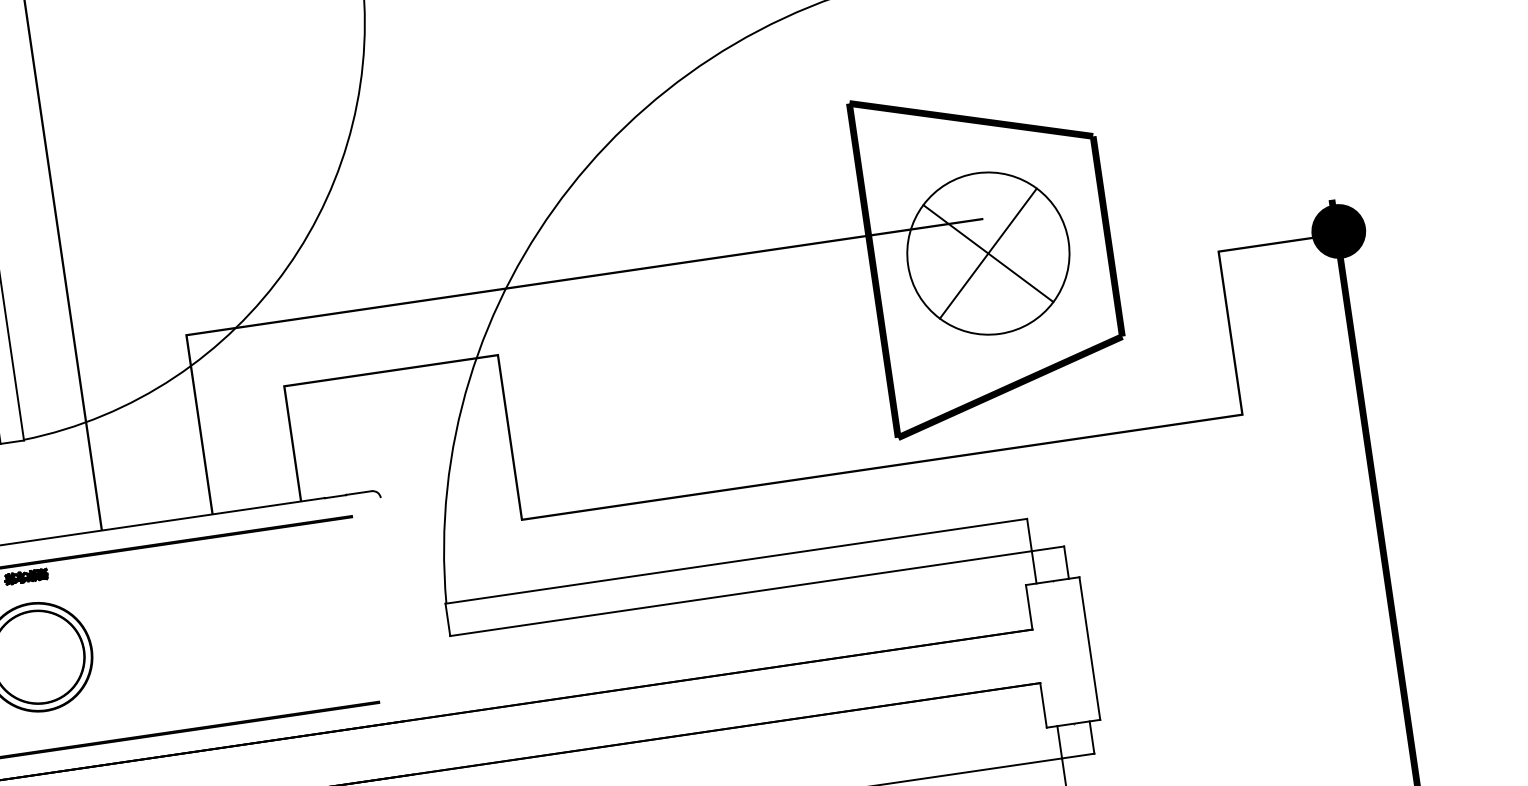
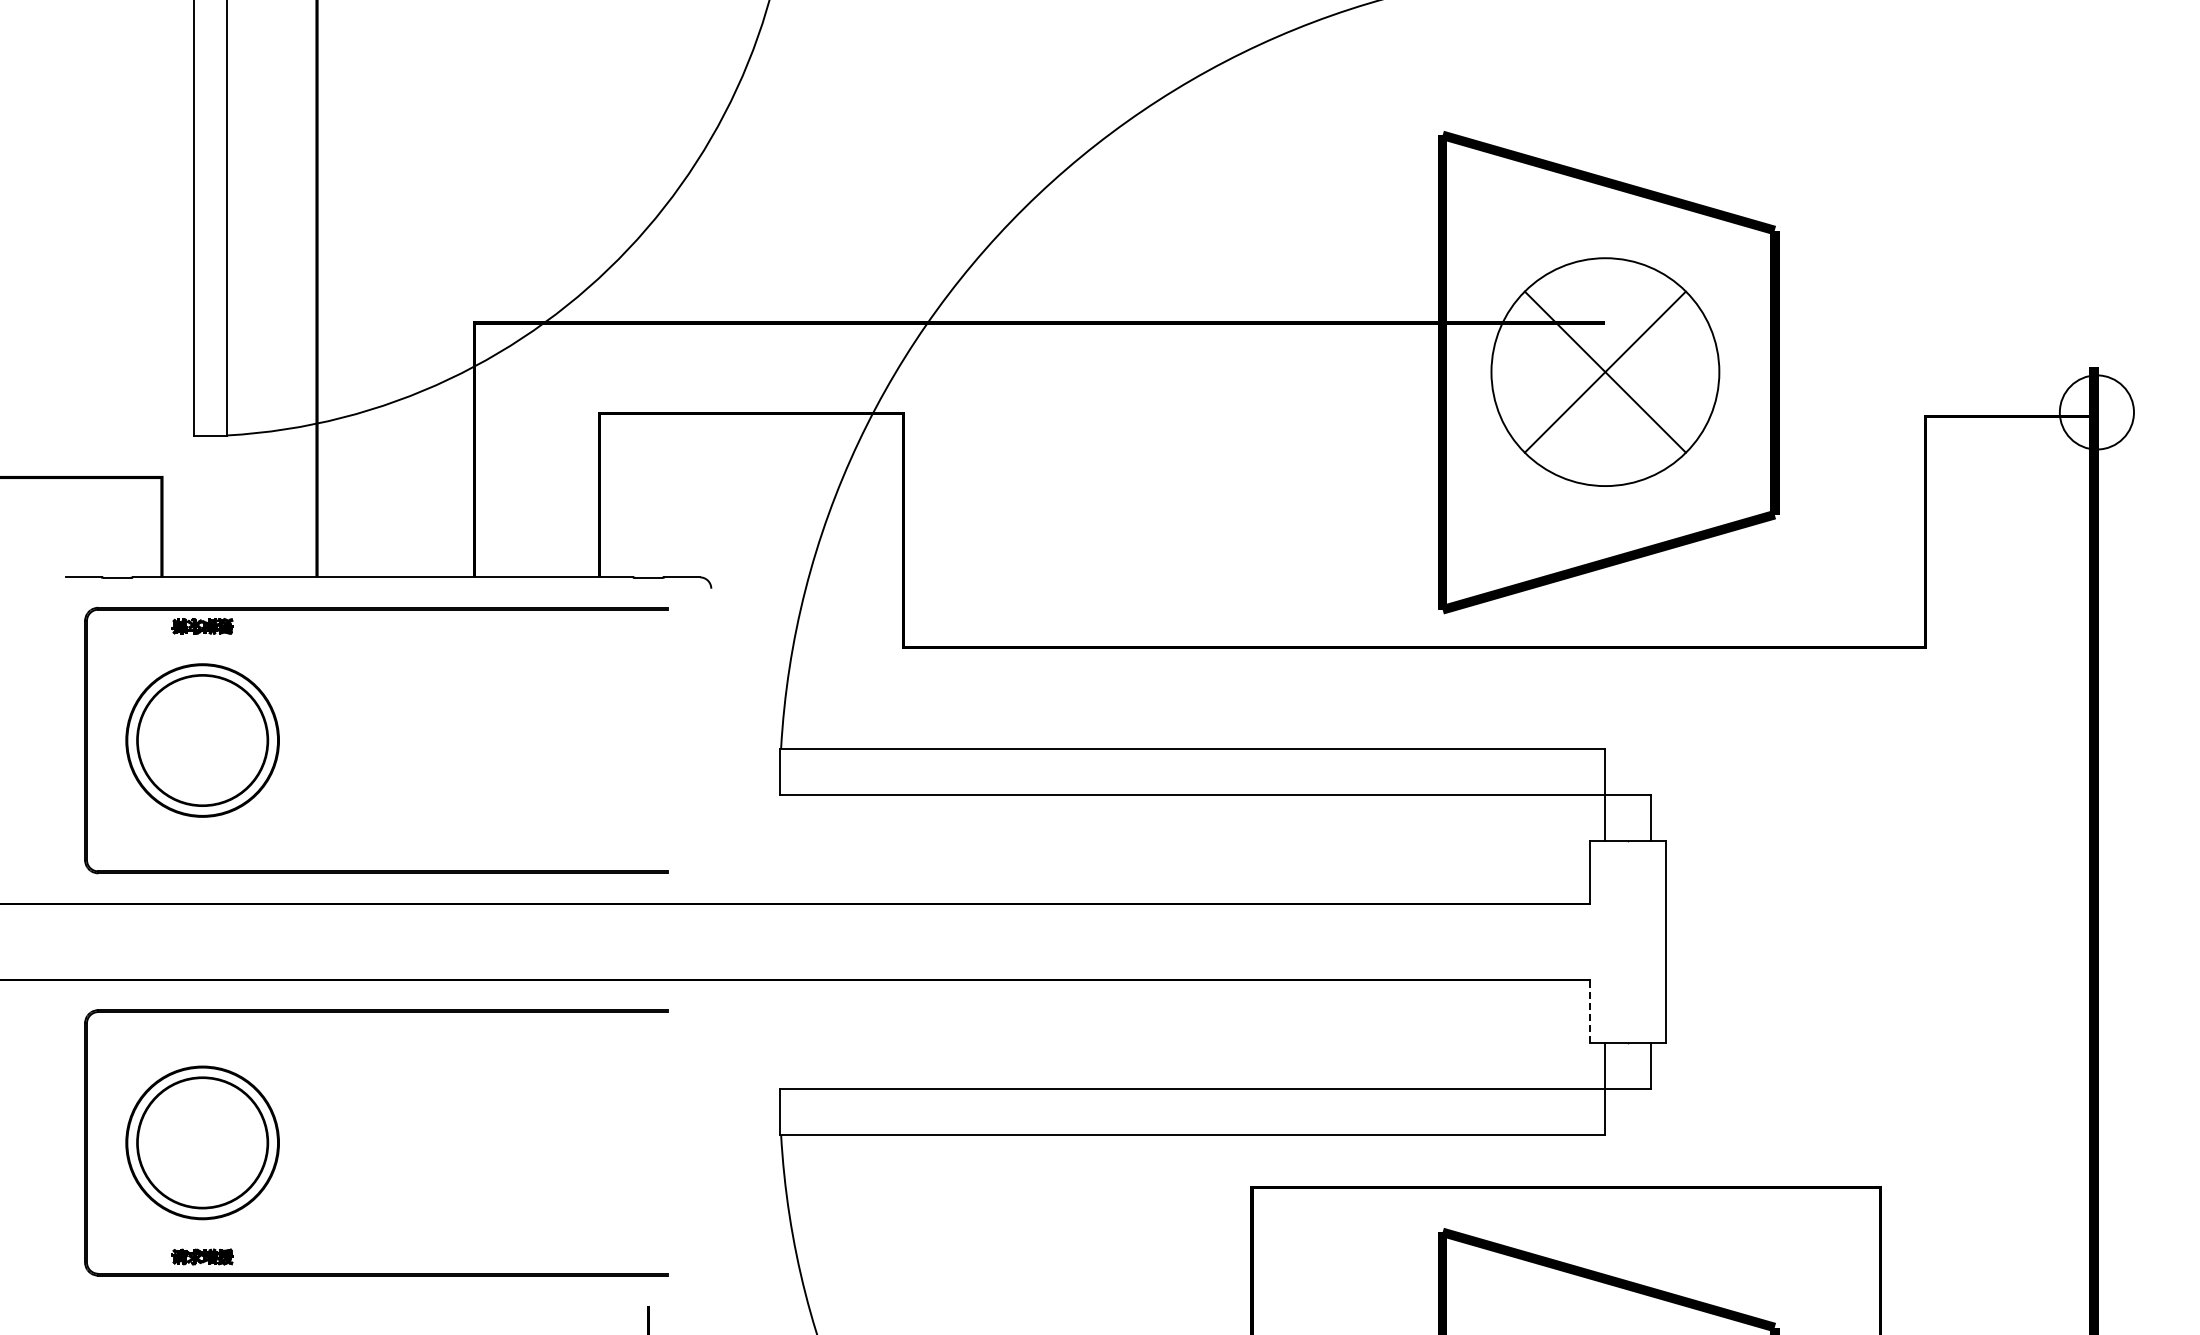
fill: (1338, 231) -> (2096, 412), removed
line: (1043, 705) -> (1590, 1011), solid -> dashed

